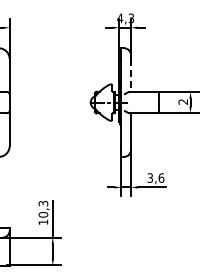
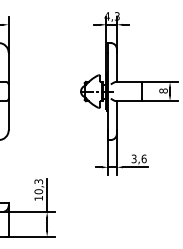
line: (130, 76) -> (116, 68), dashed -> solid
text: (183, 101) -> (163, 90), 2 -> 8

